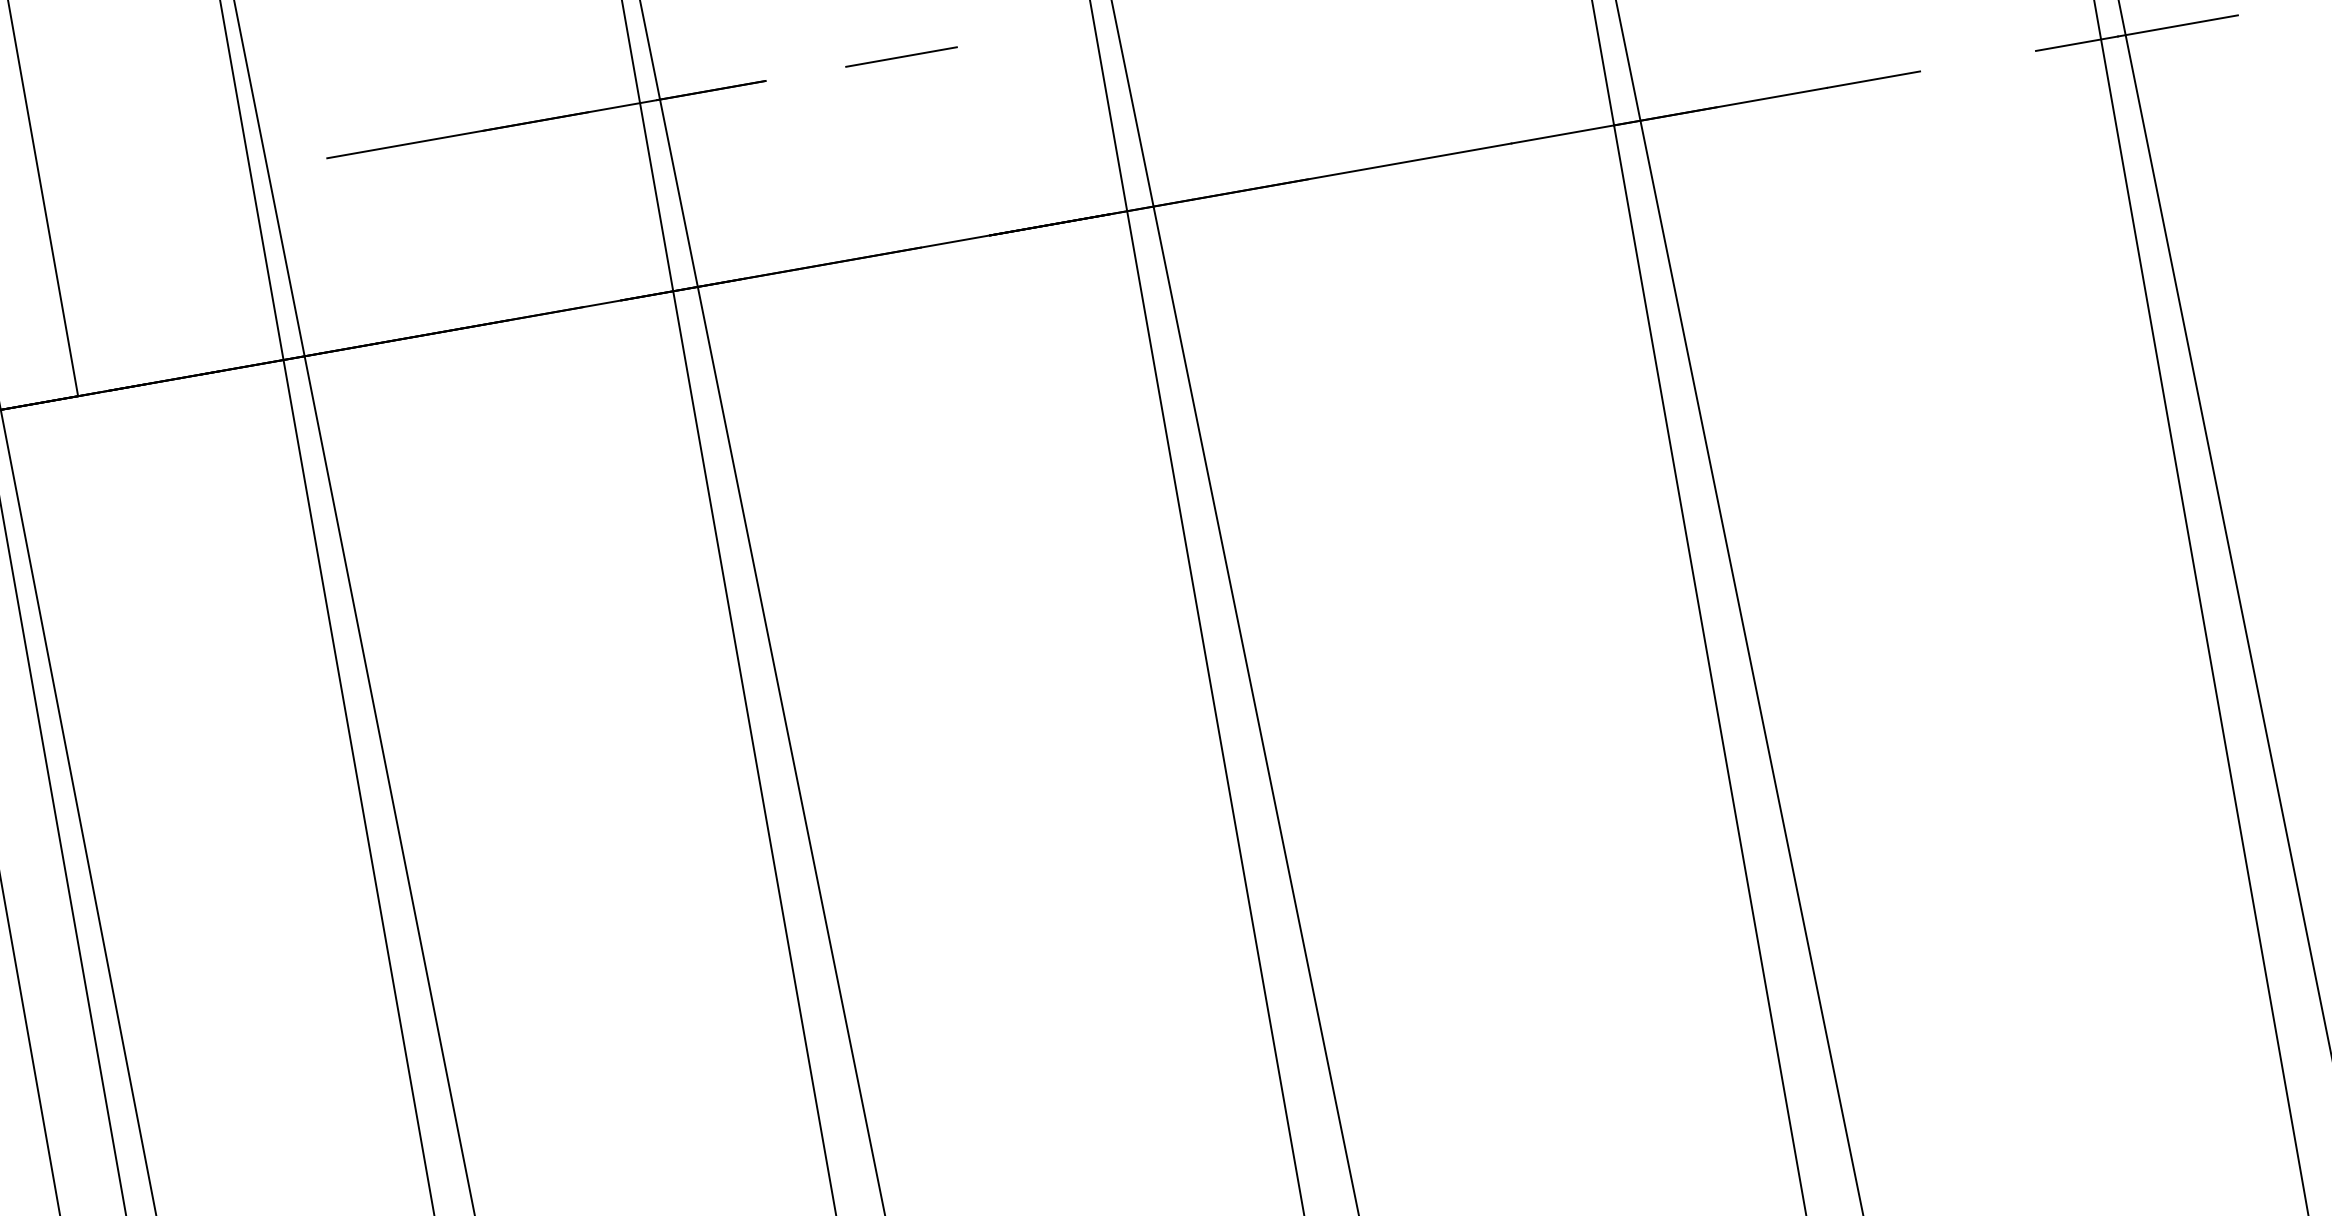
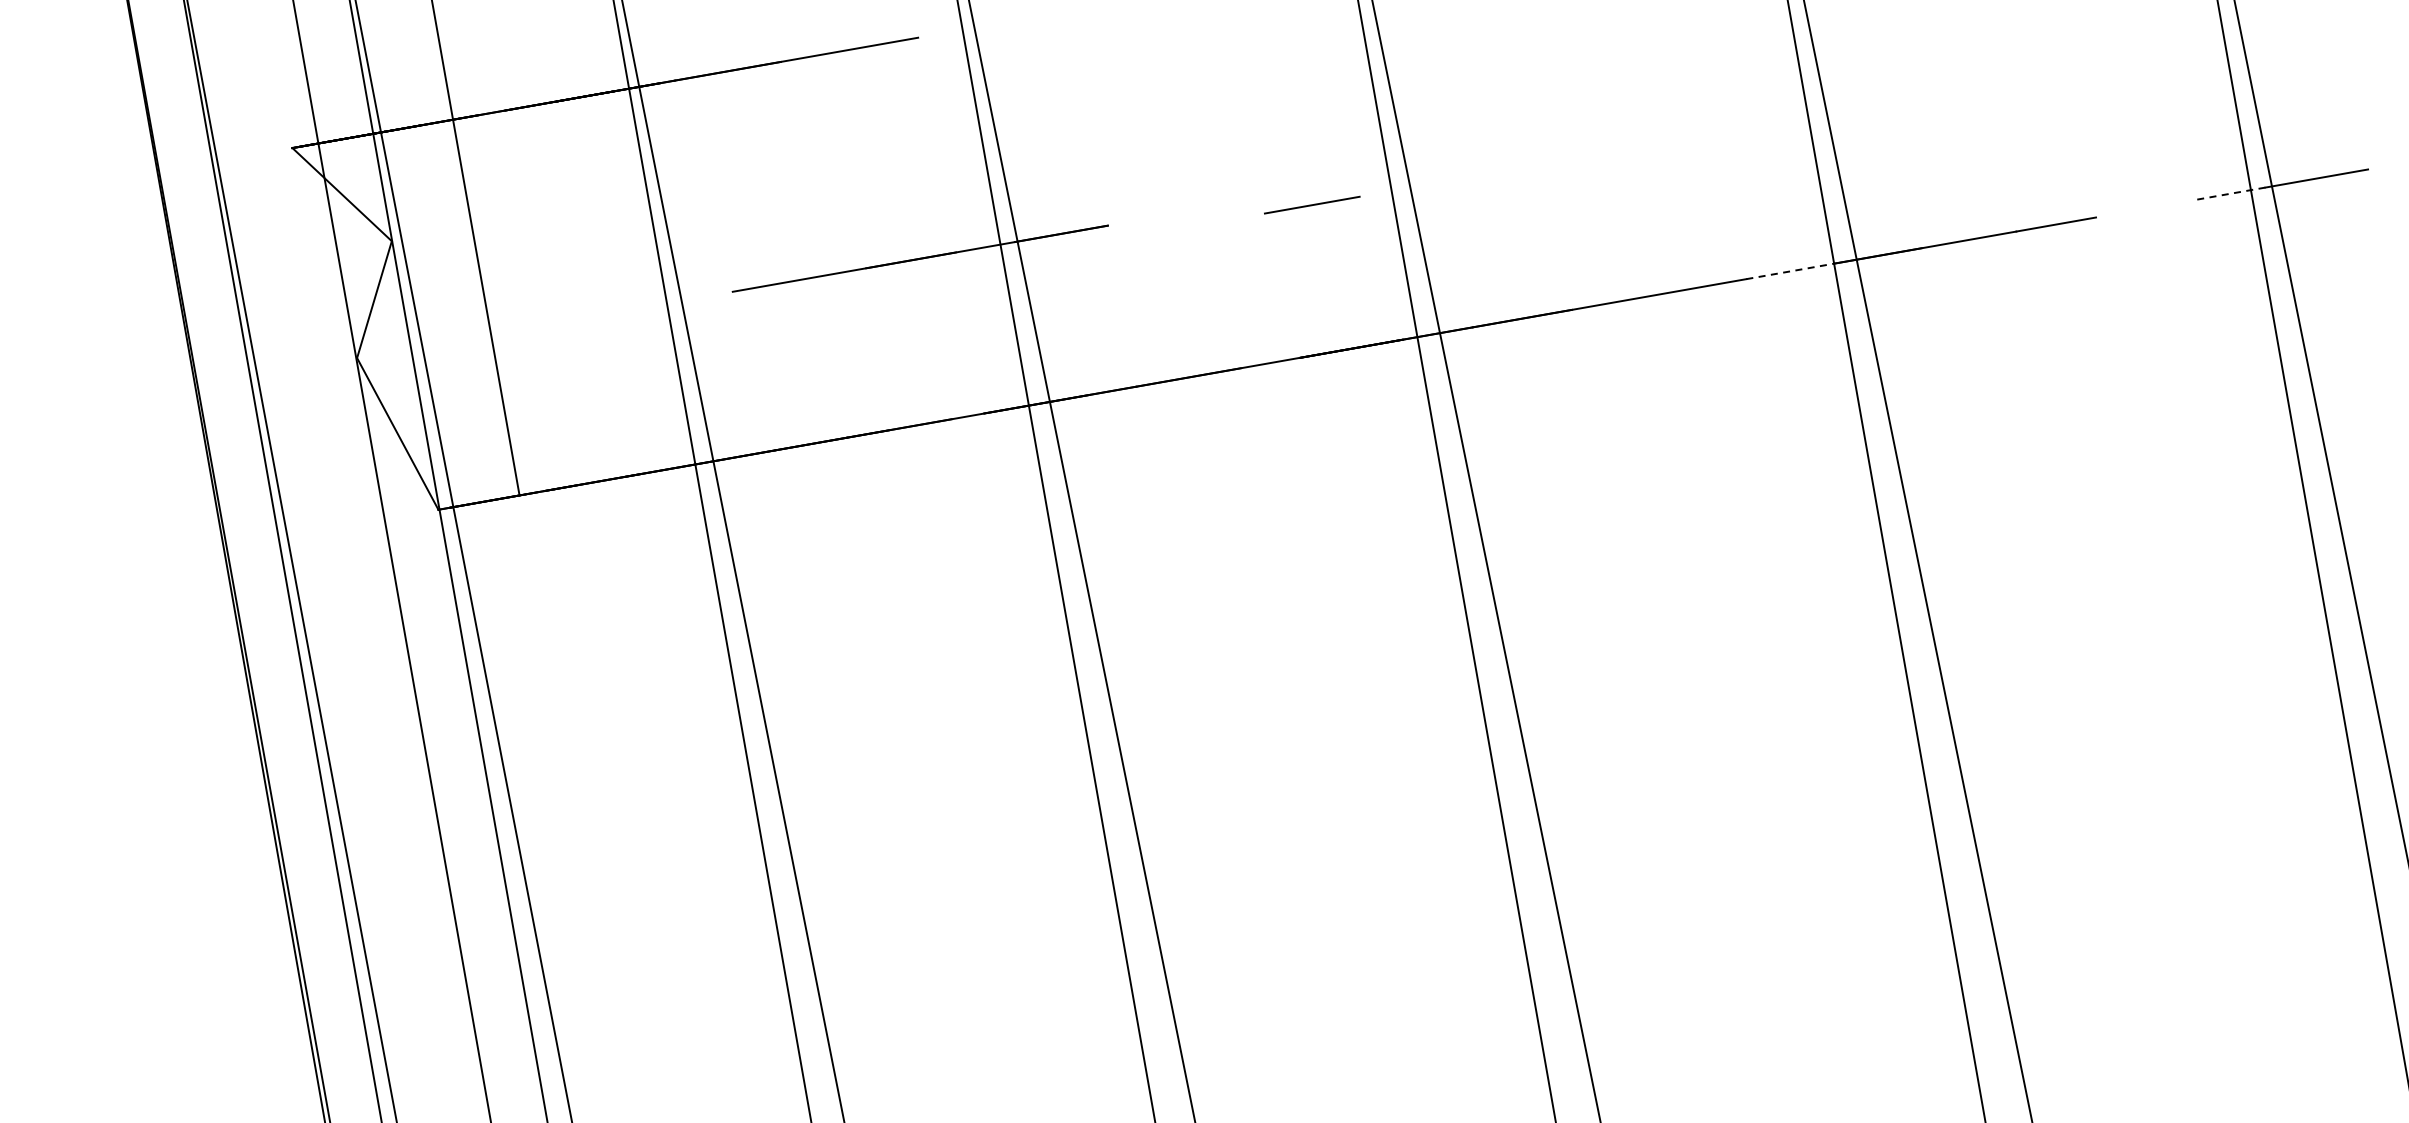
line: (2077, 43) -> (2230, 193), solid -> dashed
line: (901, 56) -> (1312, 204), moved
line: (1563, 134) -> (1790, 271), solid -> dashed

